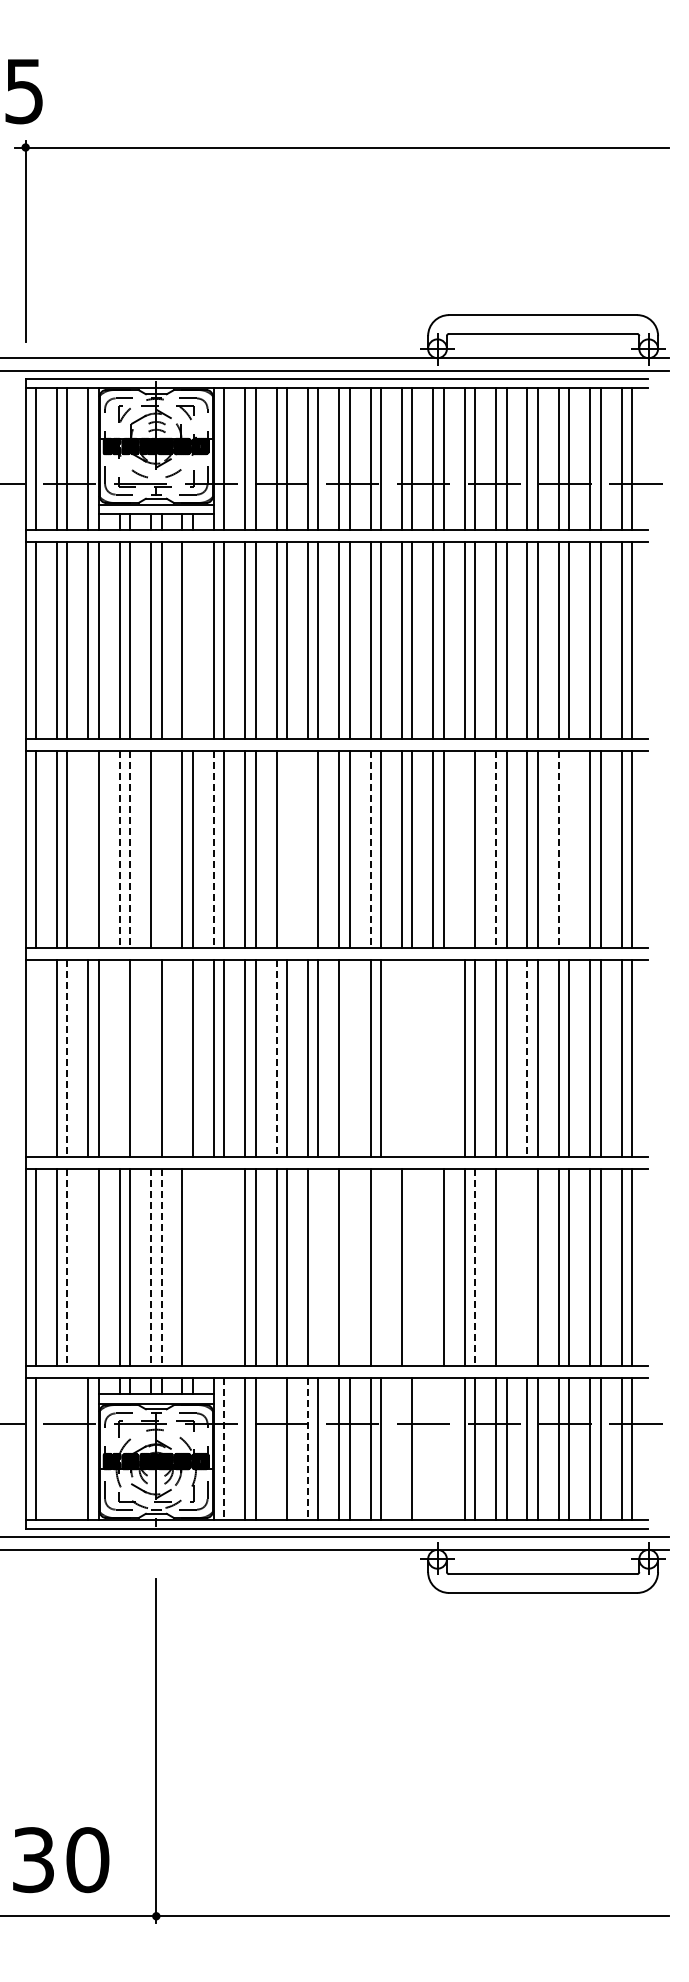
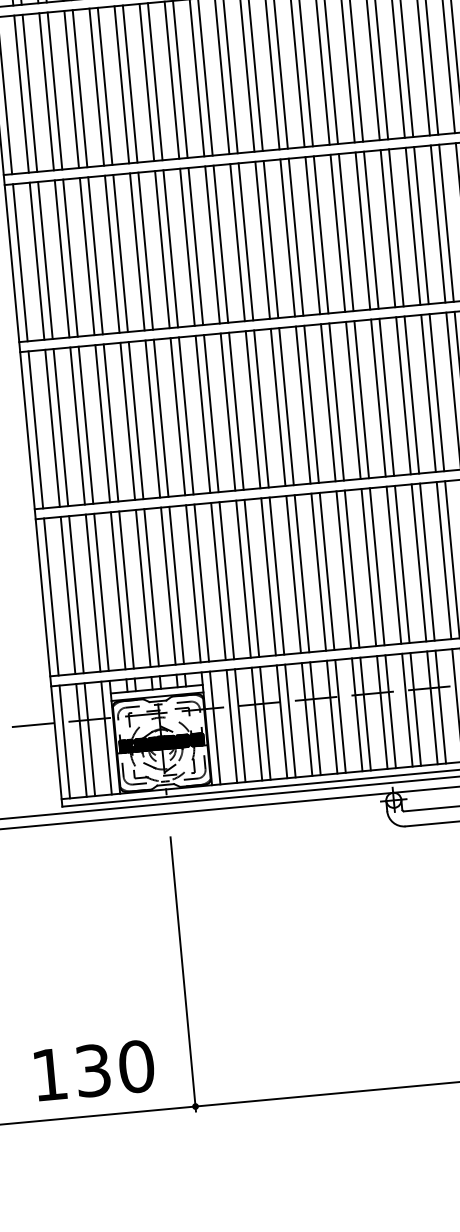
line: (192, 640) -> (129, 84), added
line: (88, 849) -> (62, 258), added
line: (161, 849) -> (120, 253), added
line: (287, 849) -> (221, 244), added
line: (307, 849) -> (237, 242), added
line: (464, 849) -> (362, 231), added
line: (569, 849) -> (446, 223), added
line: (119, 850) -> (87, 257), dashed -> solid
line: (130, 850) -> (95, 256), dashed -> solid
line: (213, 850) -> (162, 250), dashed -> solid
line: (370, 850) -> (287, 238), dashed -> solid
line: (496, 850) -> (388, 229), dashed -> solid
line: (558, 850) -> (437, 224), dashed -> solid
line: (36, 1058) -> (36, 429), added
line: (119, 1058) -> (102, 423), added
line: (151, 1058) -> (128, 421), added
line: (182, 1058) -> (152, 419), added
line: (349, 1058) -> (286, 406), added
line: (401, 1058) -> (327, 402), added
line: (412, 1058) -> (336, 401), added
line: (433, 1058) -> (353, 400), added
line: (443, 1058) -> (361, 399), added
line: (67, 1059) -> (61, 428), dashed -> solid
line: (276, 1059) -> (228, 412), dashed -> solid
line: (527, 1059) -> (428, 394), dashed -> solid
line: (88, 1267) -> (93, 593), added
line: (192, 1267) -> (176, 585), added
line: (213, 1267) -> (193, 583), added
line: (224, 1267) -> (201, 582), added
line: (318, 1267) -> (277, 575), added
line: (349, 1267) -> (301, 573), added
line: (381, 1267) -> (327, 571), added
line: (412, 1267) -> (352, 569), added
line: (433, 1267) -> (368, 567), added
line: (506, 1267) -> (427, 562), added
line: (527, 1267) -> (444, 560), added
line: (67, 1268) -> (76, 595), dashed -> solid
line: (151, 1268) -> (143, 589), dashed -> solid
line: (161, 1268) -> (151, 588), dashed -> solid
line: (475, 1268) -> (402, 565), dashed -> solid
line: (57, 1448) -> (81, 739), added
line: (67, 1448) -> (89, 739), added
line: (276, 1448) -> (256, 723), added
line: (401, 1448) -> (356, 714), added
line: (433, 1448) -> (382, 712), added
line: (443, 1448) -> (390, 711), added
line: (224, 1449) -> (215, 728), dashed -> solid
line: (307, 1449) -> (281, 722), dashed -> solid

